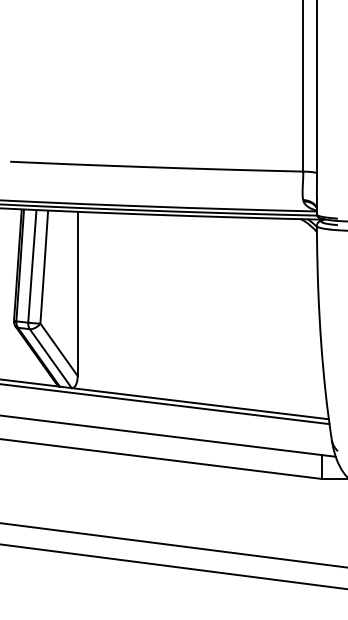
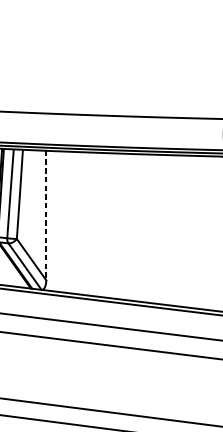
line: (77, 294) -> (46, 216), solid -> dashed

